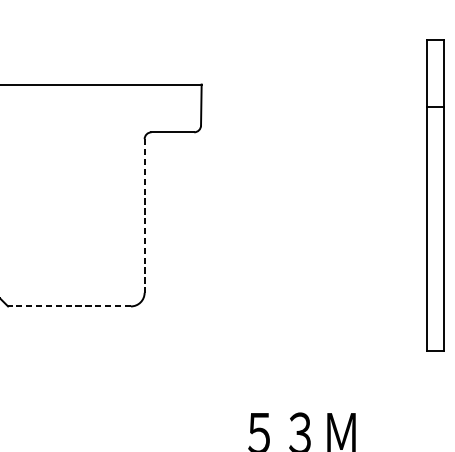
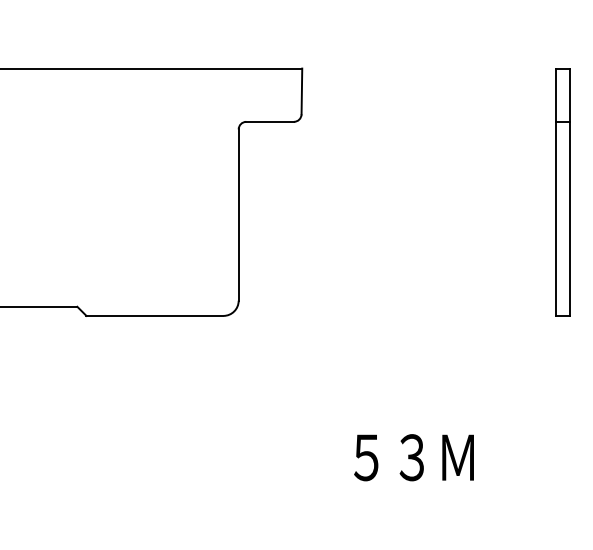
part: (435, 195) -> (562, 192), size x0.71
line: (144, 216) -> (238, 215), dashed -> solid
line: (69, 306) -> (154, 315), dashed -> solid

